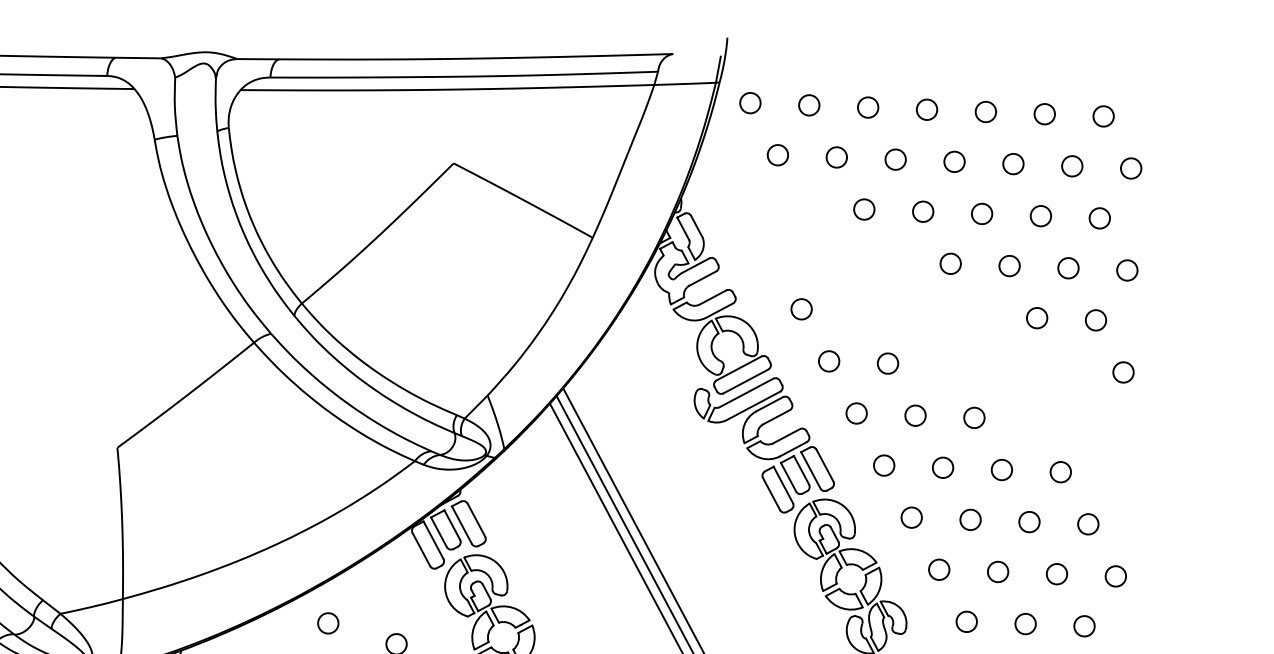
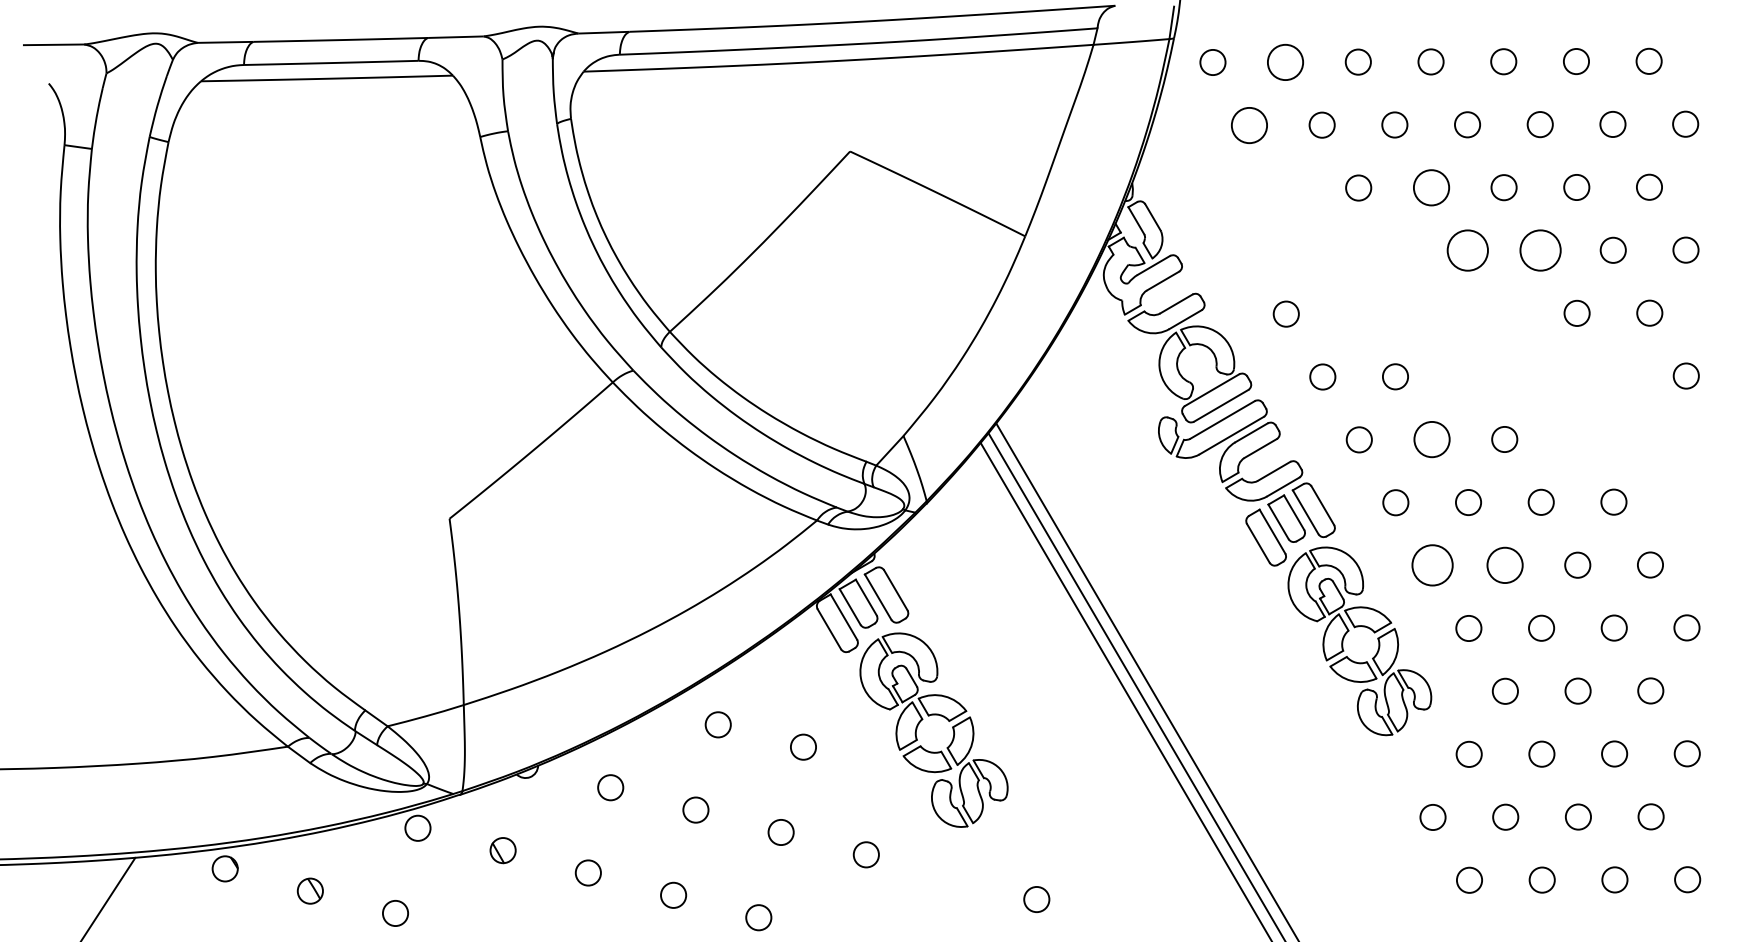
circle: (809, 104) -> (1285, 61), size x1.4
circle: (777, 154) -> (1249, 124), size x1.4
circle: (922, 211) -> (1430, 187), size x1.4
circle: (950, 263) -> (1467, 250), size x1.6
circle: (1009, 266) -> (1540, 250), size x1.6
circle: (915, 415) -> (1431, 439), size x1.4
circle: (911, 517) -> (1431, 565), size x1.6
circle: (970, 519) -> (1504, 565), size x1.4

